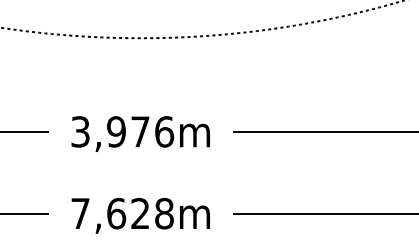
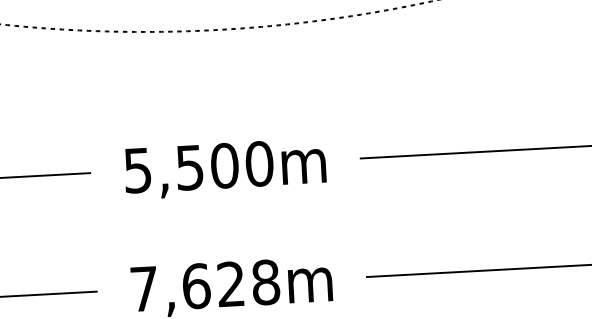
text: (123, 131) -> (200, 166), 3,976m -> 5,500m

